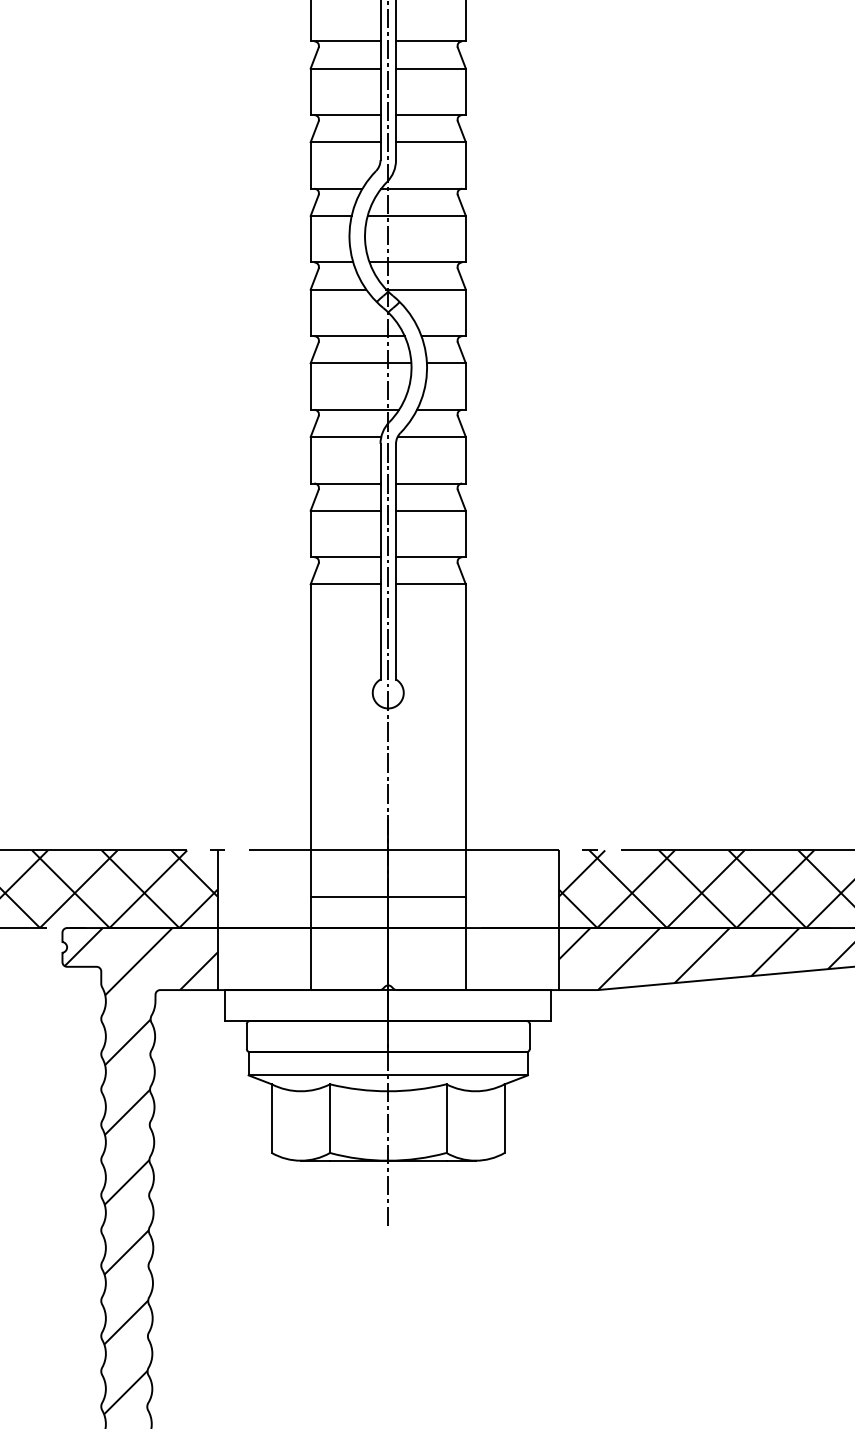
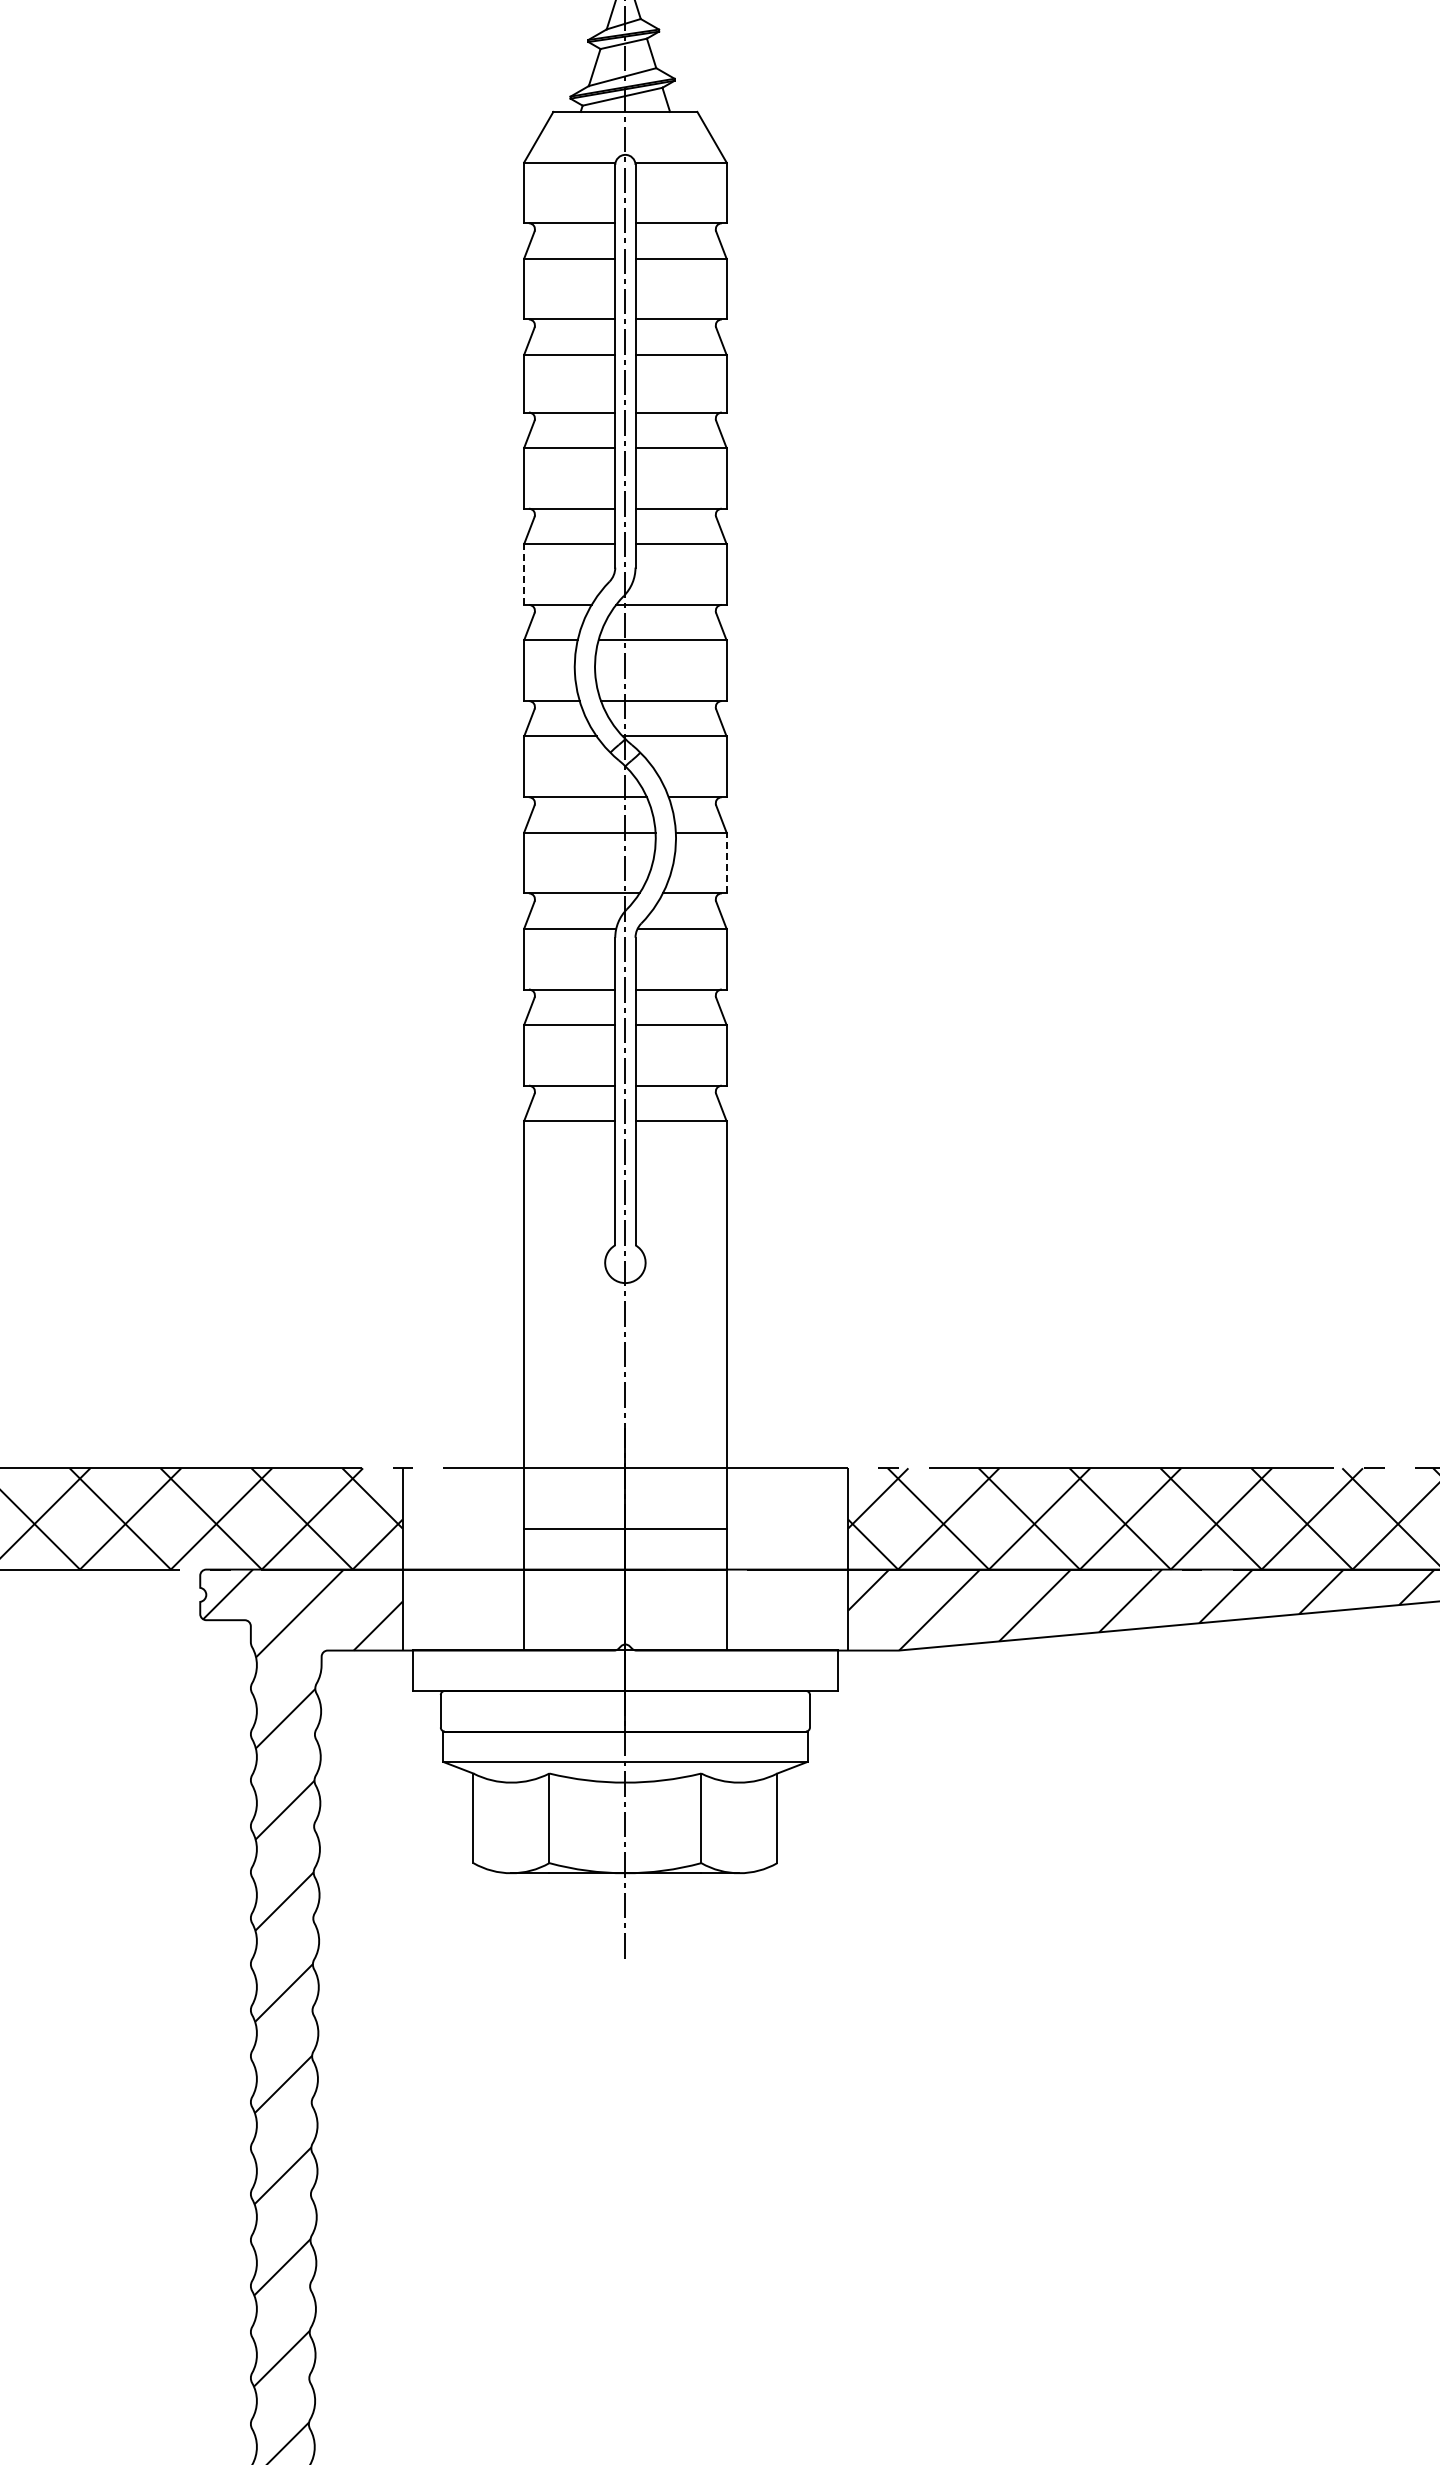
line: (310, 165) -> (524, 574), solid -> dashed
line: (465, 386) -> (726, 862), solid -> dashed

